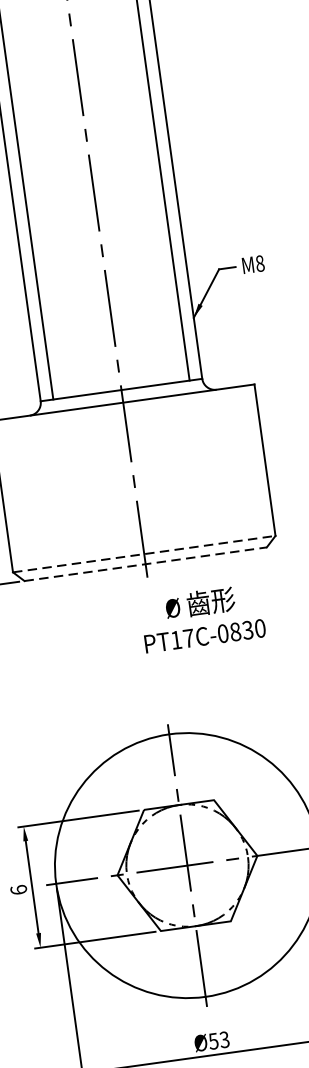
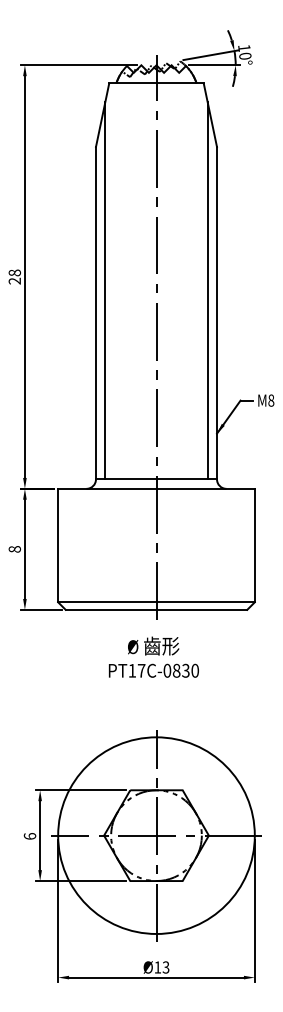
line: (145, 554) -> (157, 602), dashed -> solid
line: (145, 563) -> (156, 609), dashed -> solid
text: (201, 617) -> (153, 656), moved
text: (213, 1041) -> (157, 967), Ø53 -> Ø13

